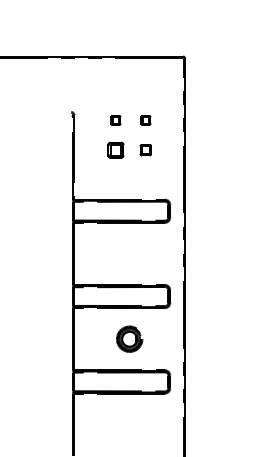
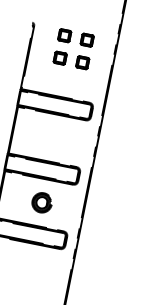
part: (115, 120) -> (64, 35), size x1.67
part: (145, 120) -> (87, 40), size x1.67
part: (145, 149) -> (82, 62), size x1.43

